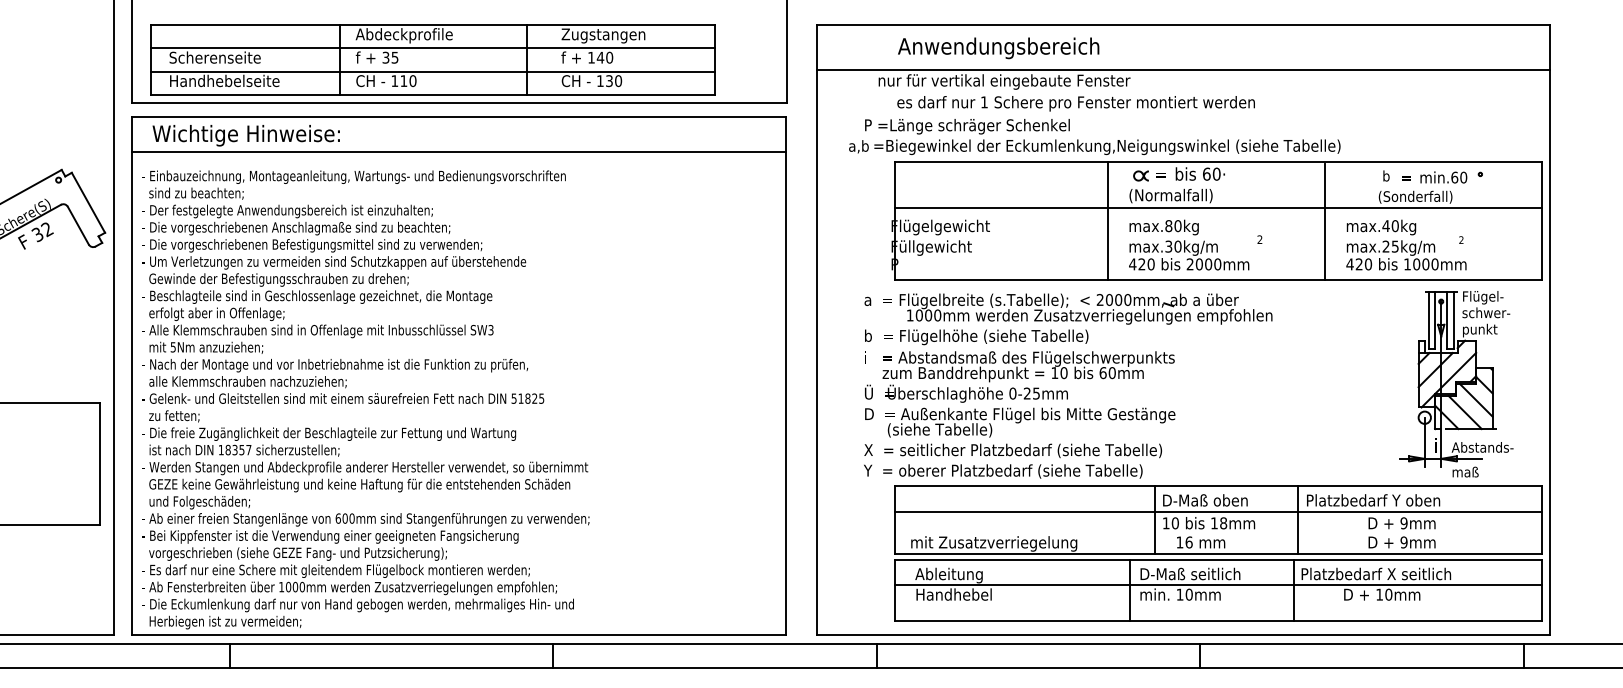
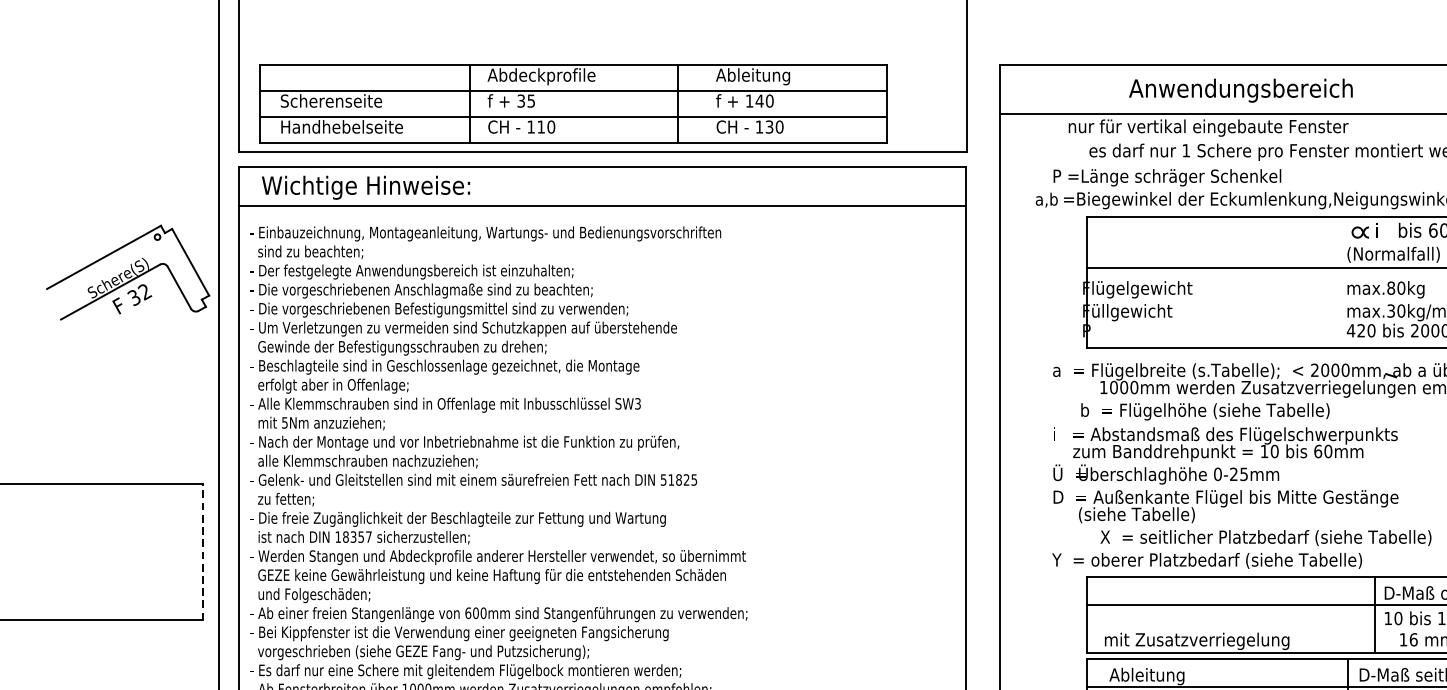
text: (603, 35) -> (762, 76), Zugstangen -> Ableitung
text: (998, 48) -> (1240, 90), moved
text: (1160, 173) -> (1381, 229), = -> i
line: (1108, 221) -> (1324, 283), removed
text: (976, 337) -> (1205, 412), moved
text: (1012, 450) -> (1265, 537), moved
line: (99, 463) -> (202, 552), solid -> dashed

